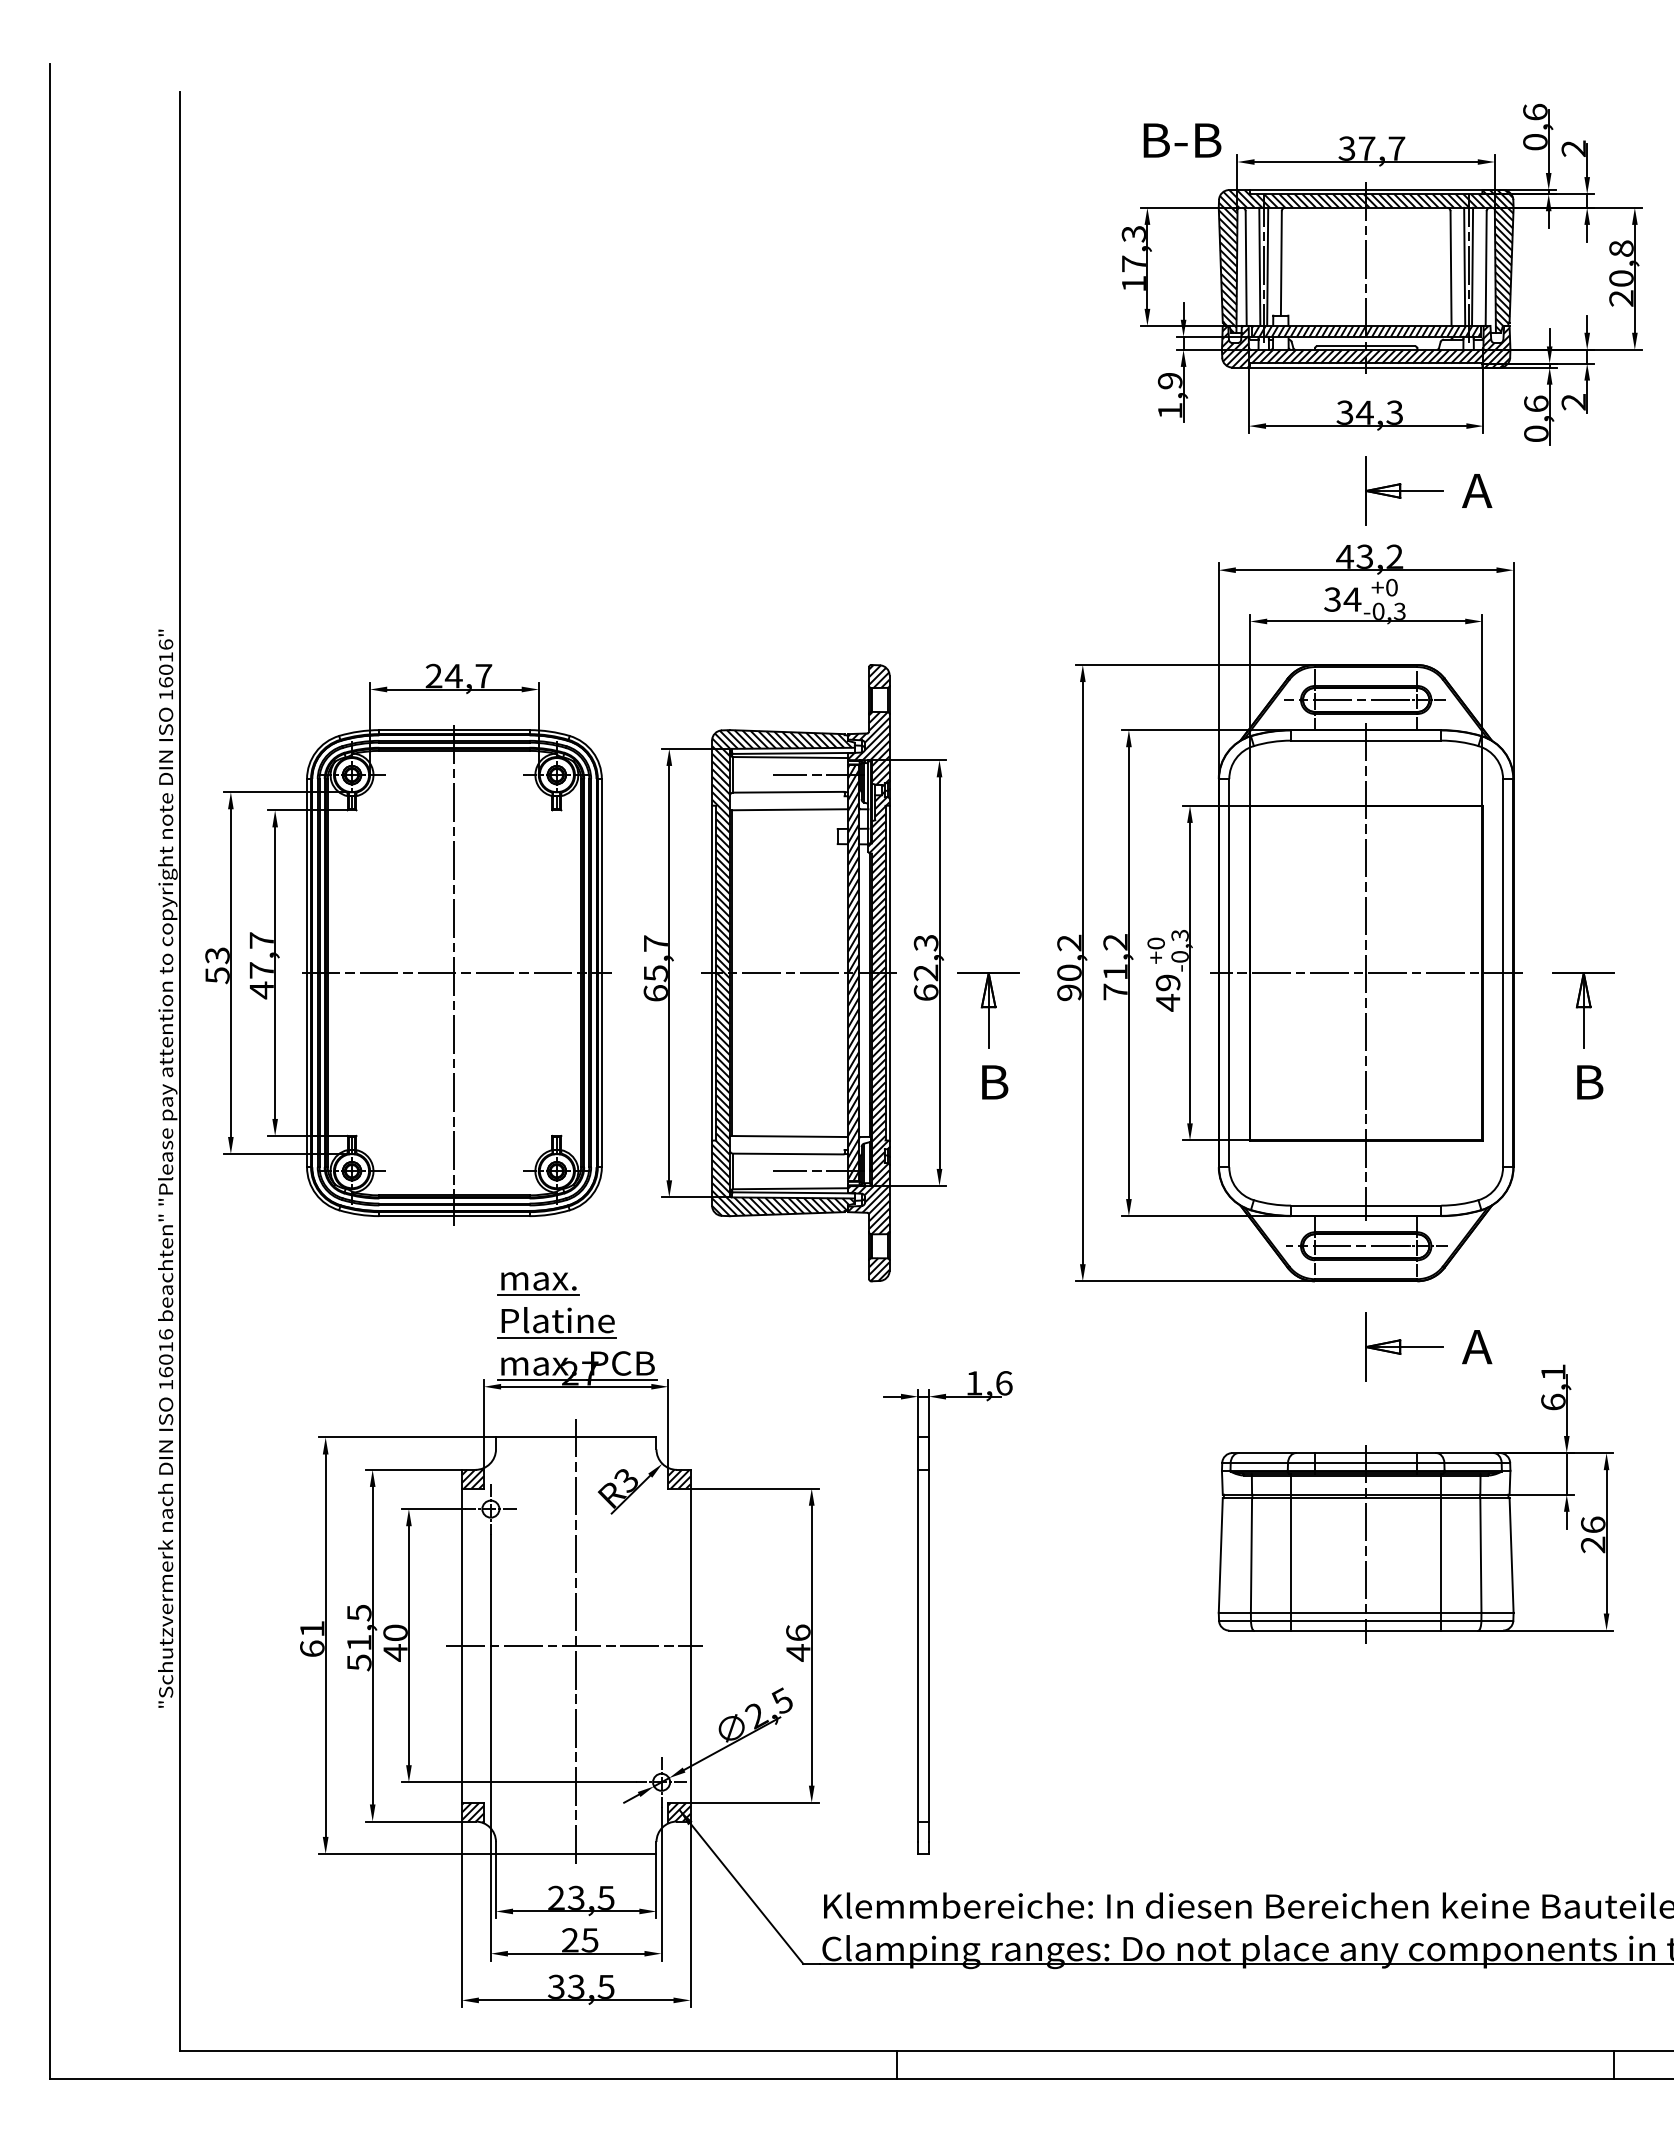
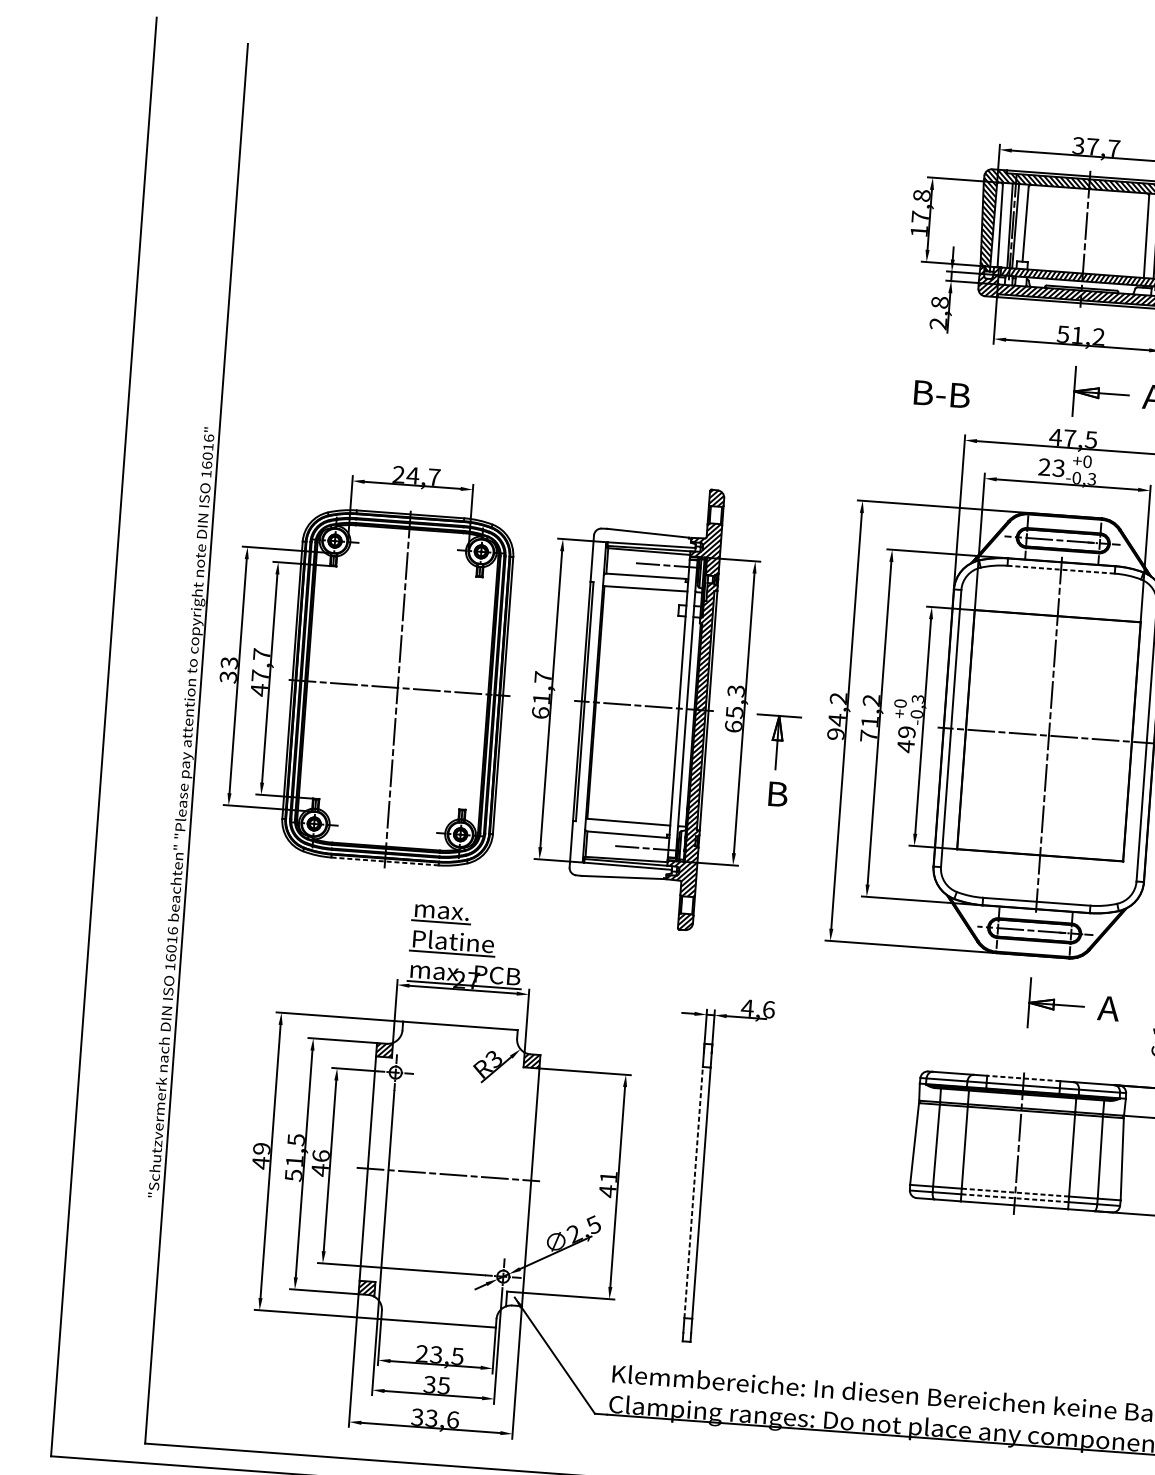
text: (1182, 140) -> (942, 394), moved
text: (1133, 233) -> (921, 195), 17,3 -> 17,8
text: (1169, 395) -> (938, 312), 1,9 -> 2,8
text: (1369, 412) -> (1080, 335), 34,3 -> 51,2
text: (1379, 556) -> (1080, 438), 43,2 -> 47,5
text: (1342, 599) -> (1051, 467), 34 -> 23
line: (1366, 740) -> (1061, 569), solid -> dashed
hatch: (852, 972) -> (682, 708), removed
text: (925, 972) -> (734, 712), 62,3 -> 65,3
text: (655, 973) -> (541, 698), 65,7 -> 61,7
hatch: (783, 973) -> (632, 705), removed
text: (1069, 973) -> (837, 720), 90,2 -> 94,2
text: (217, 975) -> (228, 677), 53 -> 33
line: (453, 1216) -> (384, 861), solid -> dashed
text: (974, 1383) -> (747, 1008), 1,6 -> 4,6
line: (1365, 1453) -> (1023, 1078), solid -> dashed
line: (1365, 1612) -> (1014, 1192), solid -> dashed
line: (1365, 1620) -> (1014, 1198), solid -> dashed
text: (395, 1632) -> (321, 1155), 40 -> 46
text: (798, 1632) -> (608, 1176), 46 -> 41
text: (312, 1639) -> (261, 1156), 61 -> 49
line: (576, 1641) -> (449, 1171), removed
line: (918, 1645) -> (693, 1192), solid -> dashed
hatch: (679, 1811) -> (514, 1298), removed
text: (569, 1940) -> (429, 1384), 25 -> 35
text: (605, 1986) -> (452, 1419), 33,5 -> 33,6

